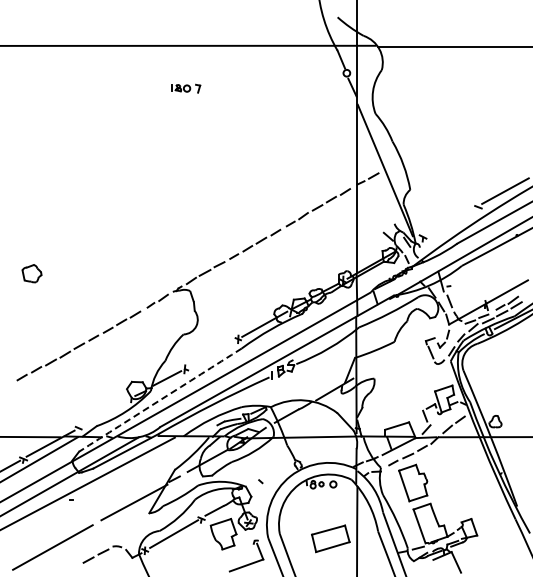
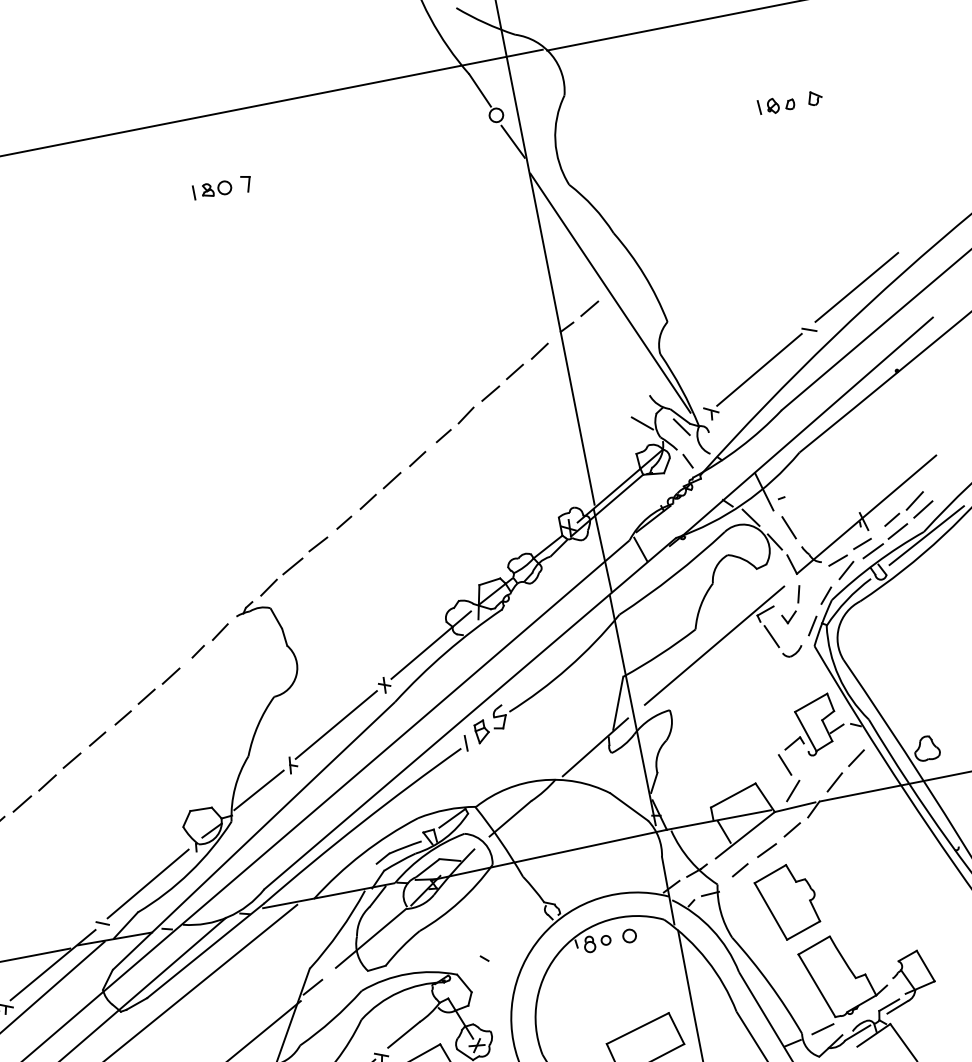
part: (186, 88) -> (223, 187), moved
part: (490, 94) -> (789, 101), added
line: (450, 221) -> (759, 369), added
line: (401, 351) -> (713, 645), added
line: (210, 353) -> (335, 724), added
arc: (160, 400) -> (254, 836), dashed -> solid
line: (104, 413) -> (148, 884), added

